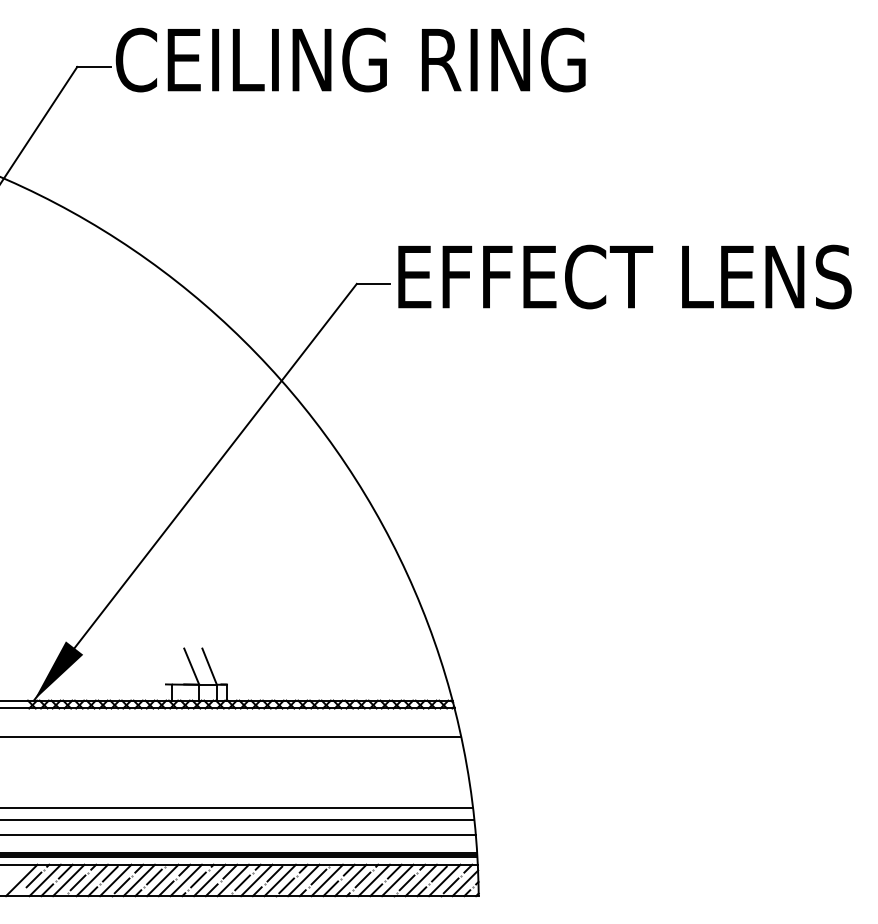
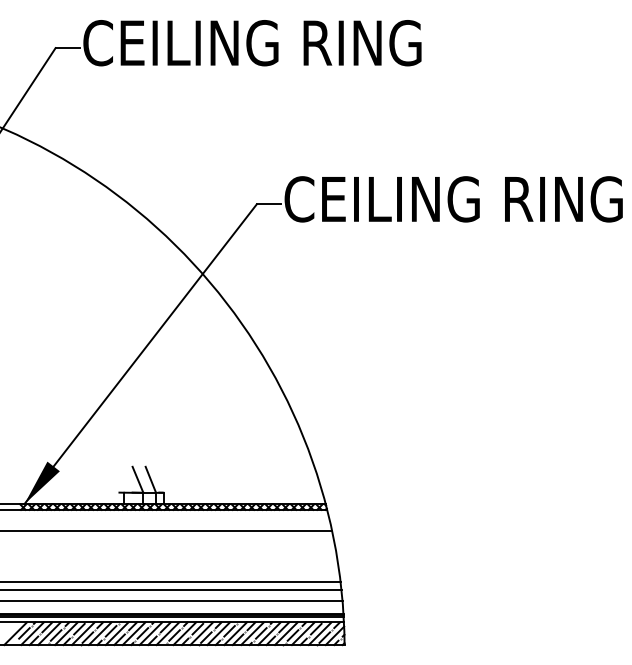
text: (630, 277) -> (453, 199), EFFECT LENS -> CEILING RING

